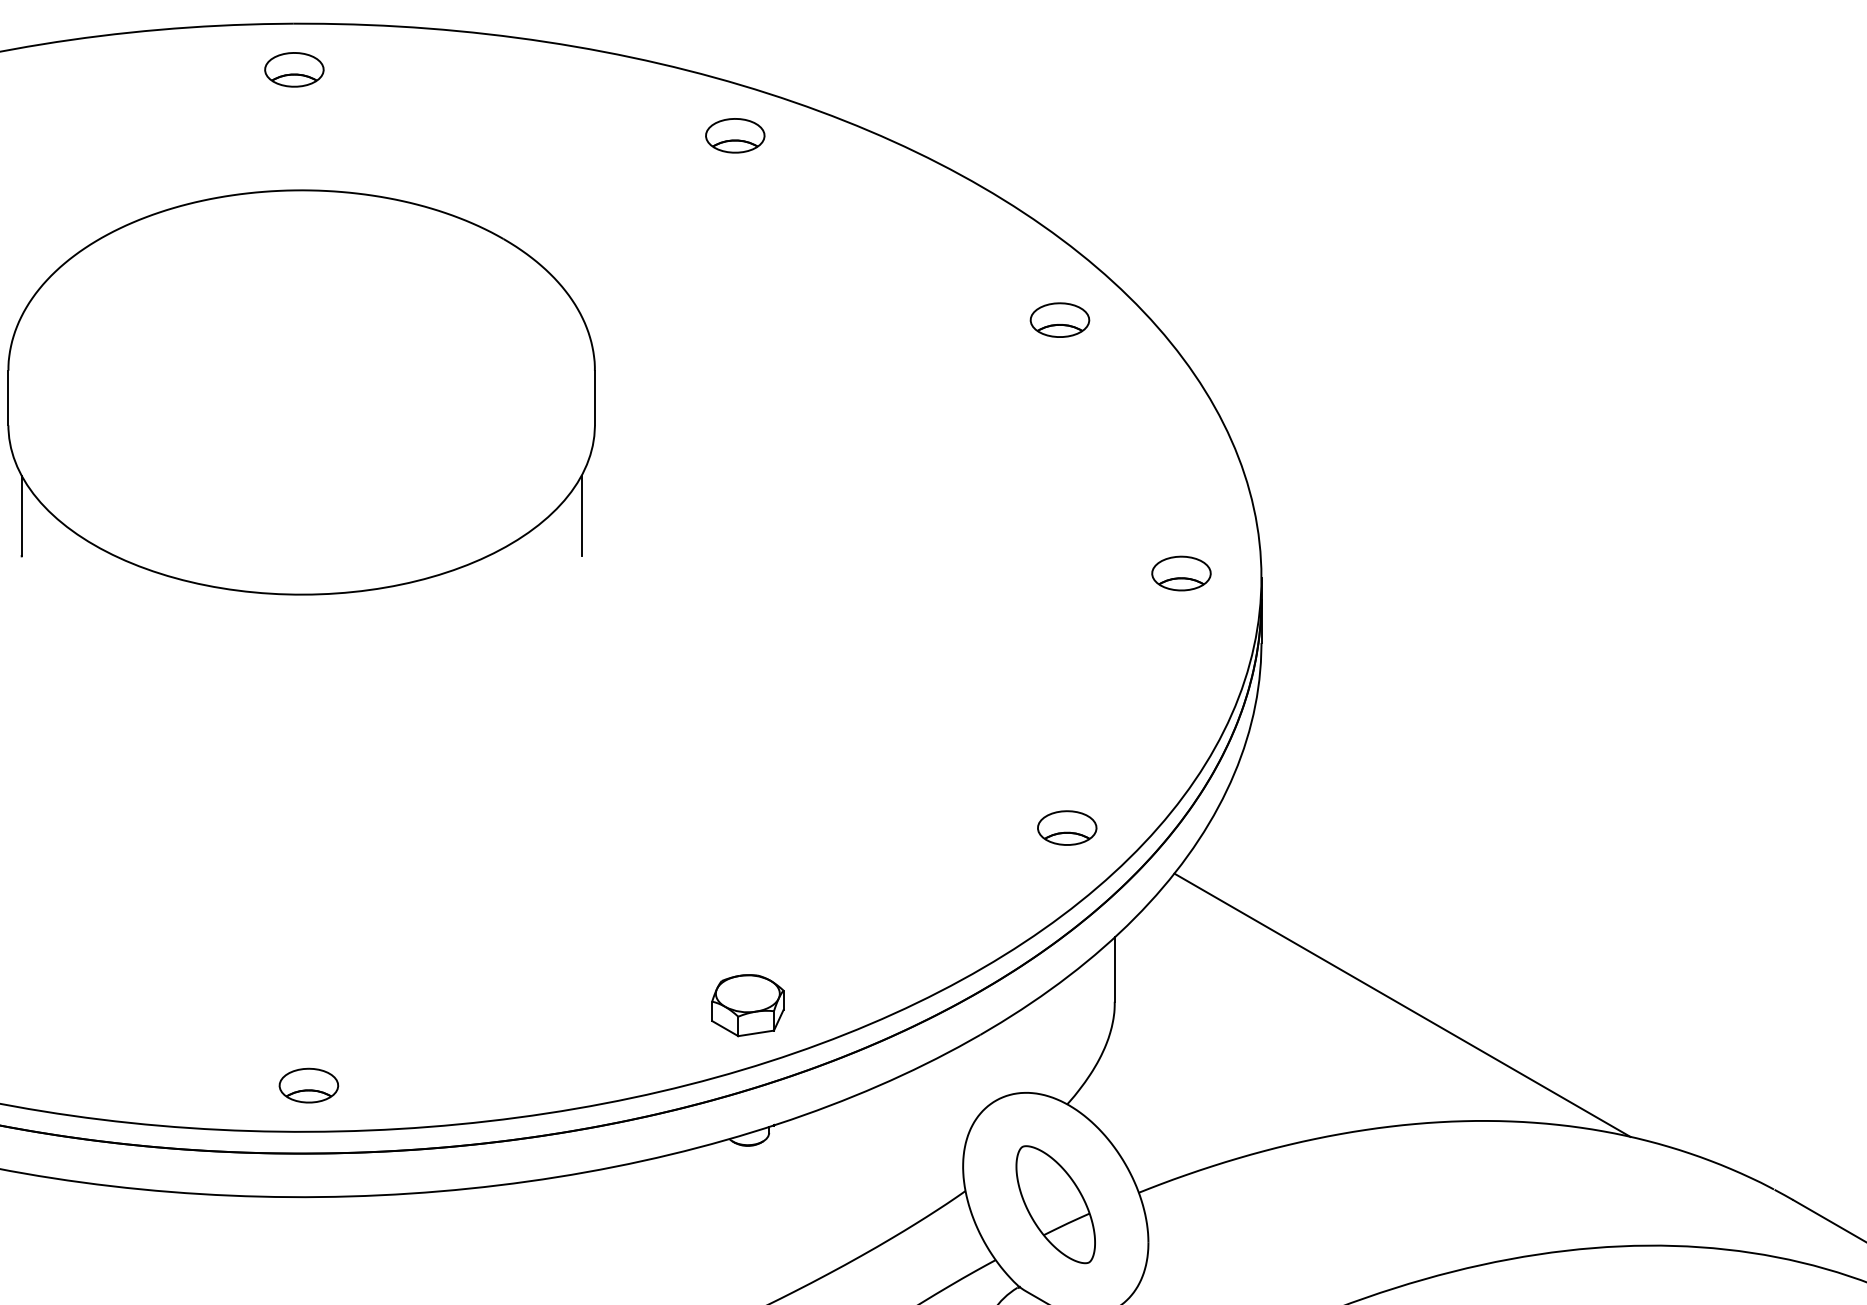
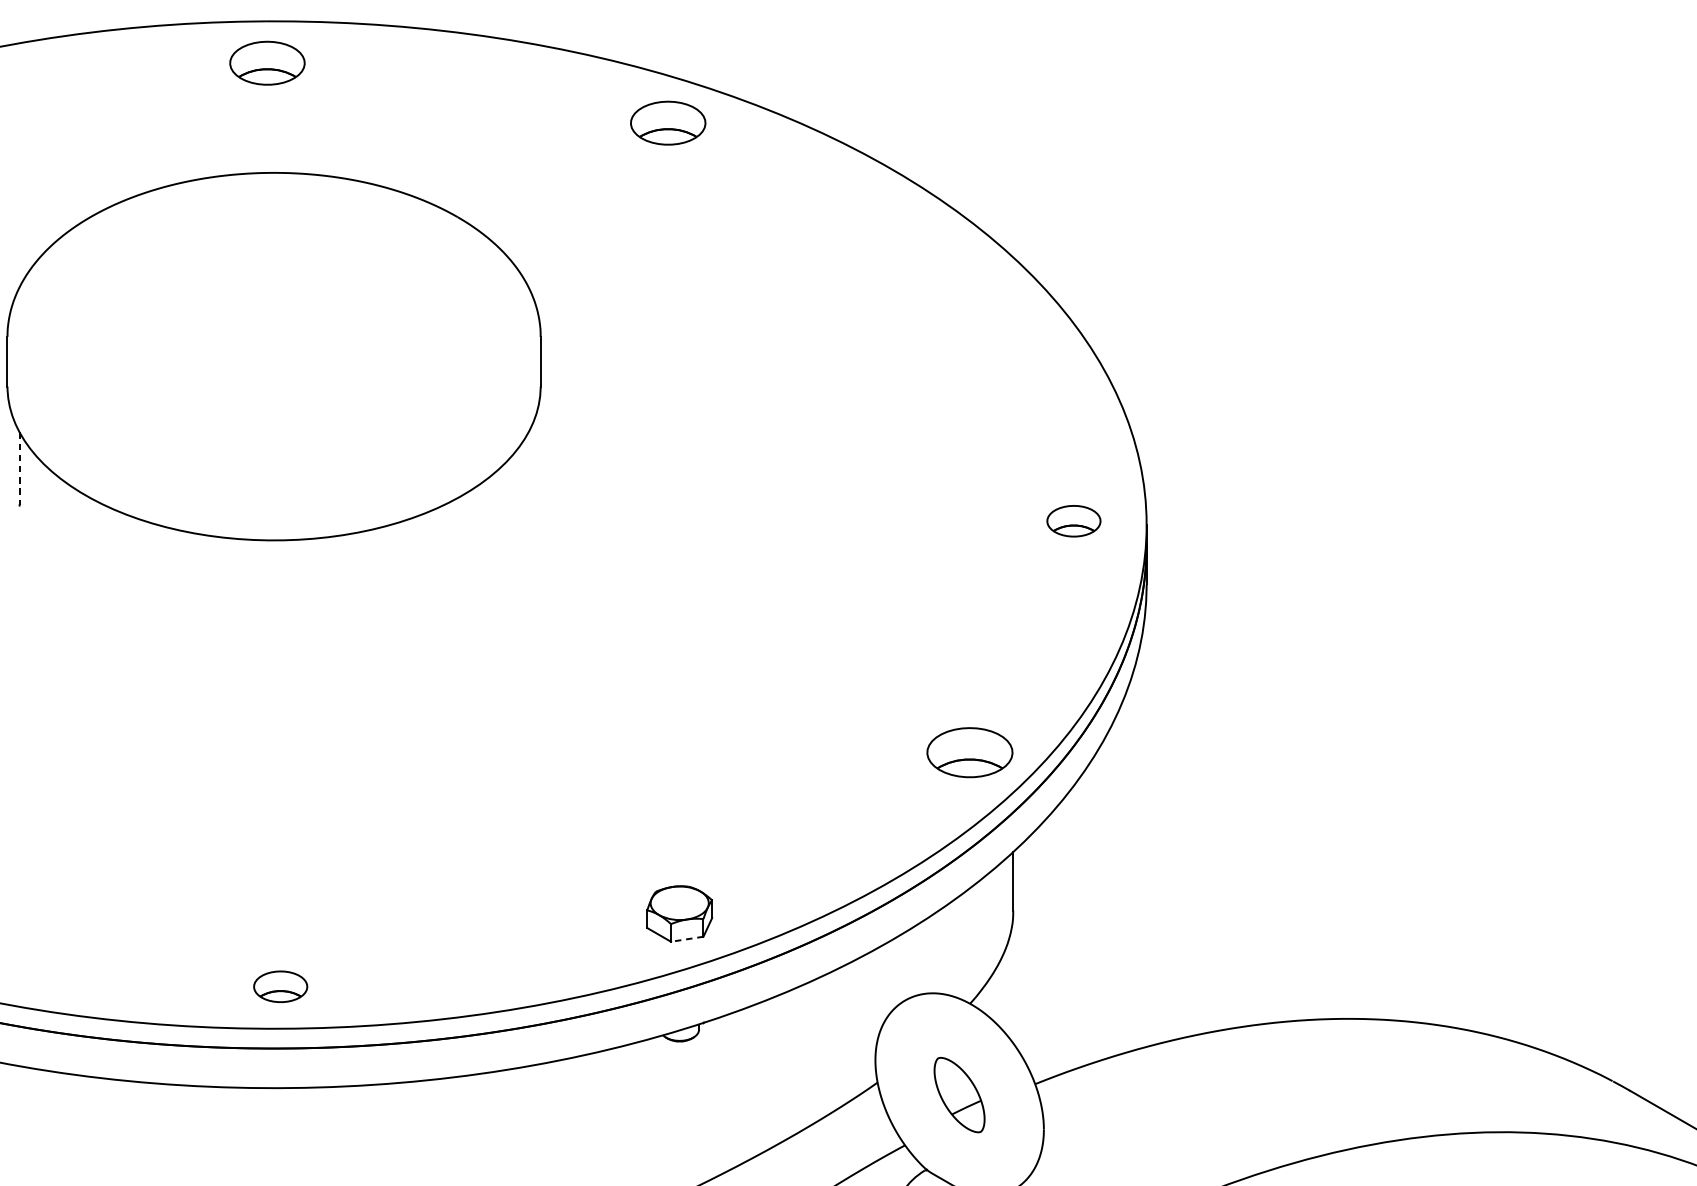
part: (294, 69) -> (267, 62), size x1.4
part: (735, 135) -> (668, 122), size x1.4
part: (1059, 319) -> (963, 290), removed
line: (581, 515) -> (528, 468), removed
line: (21, 516) -> (19, 469), solid -> dashed
part: (1067, 827) -> (970, 752), size x1.6
line: (1402, 1004) -> (1274, 913), removed
line: (755, 1033) -> (686, 939), solid -> dashed
part: (1055, 1204) -> (959, 1094), size x0.7

